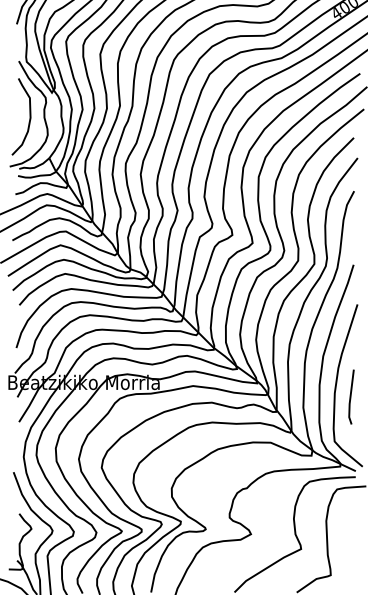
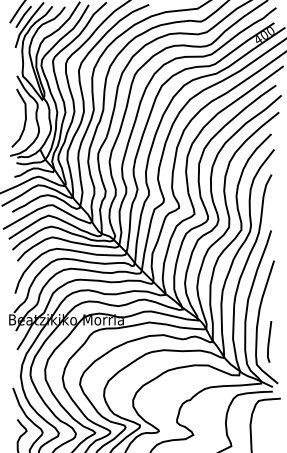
line: (351, 396) -> (269, 341), moved

